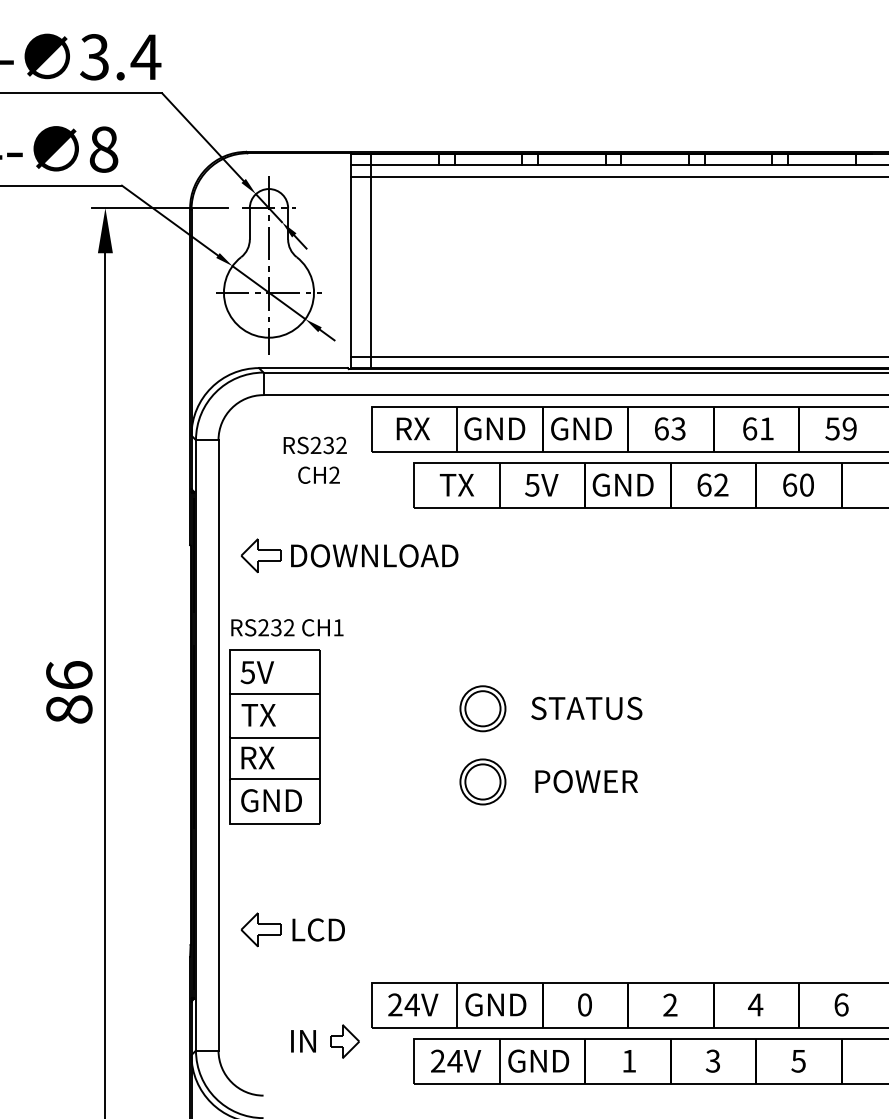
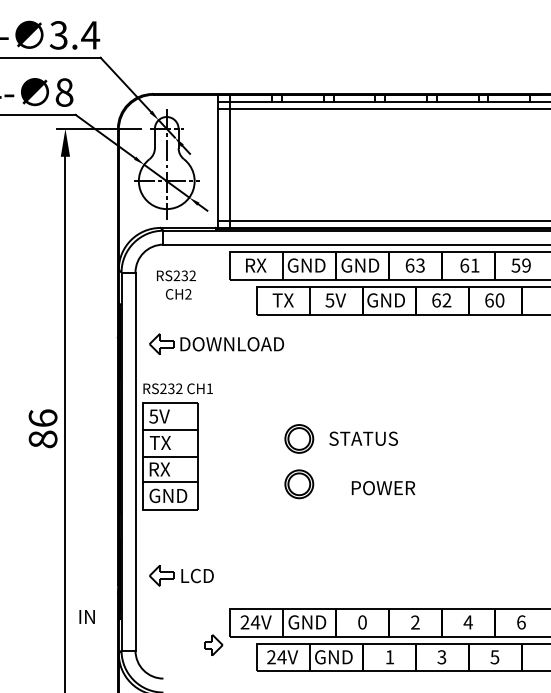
text: (315, 459) -> (176, 284), moved
text: (586, 782) -> (383, 488), moved
text: (302, 1040) -> (86, 616), moved

